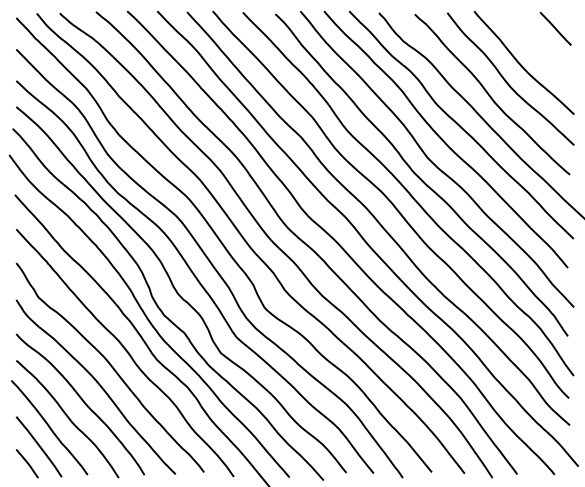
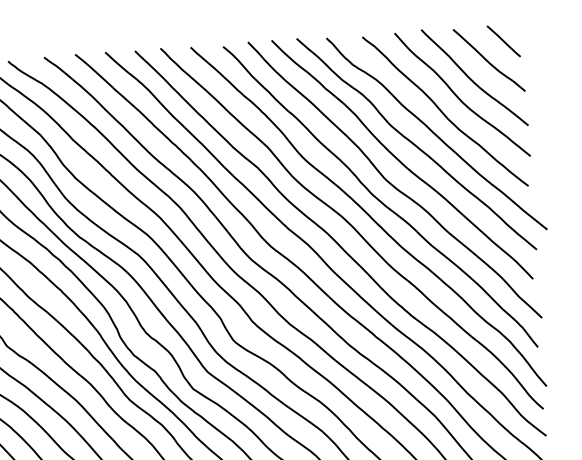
curve: (538, 46) -> (487, 60), added

